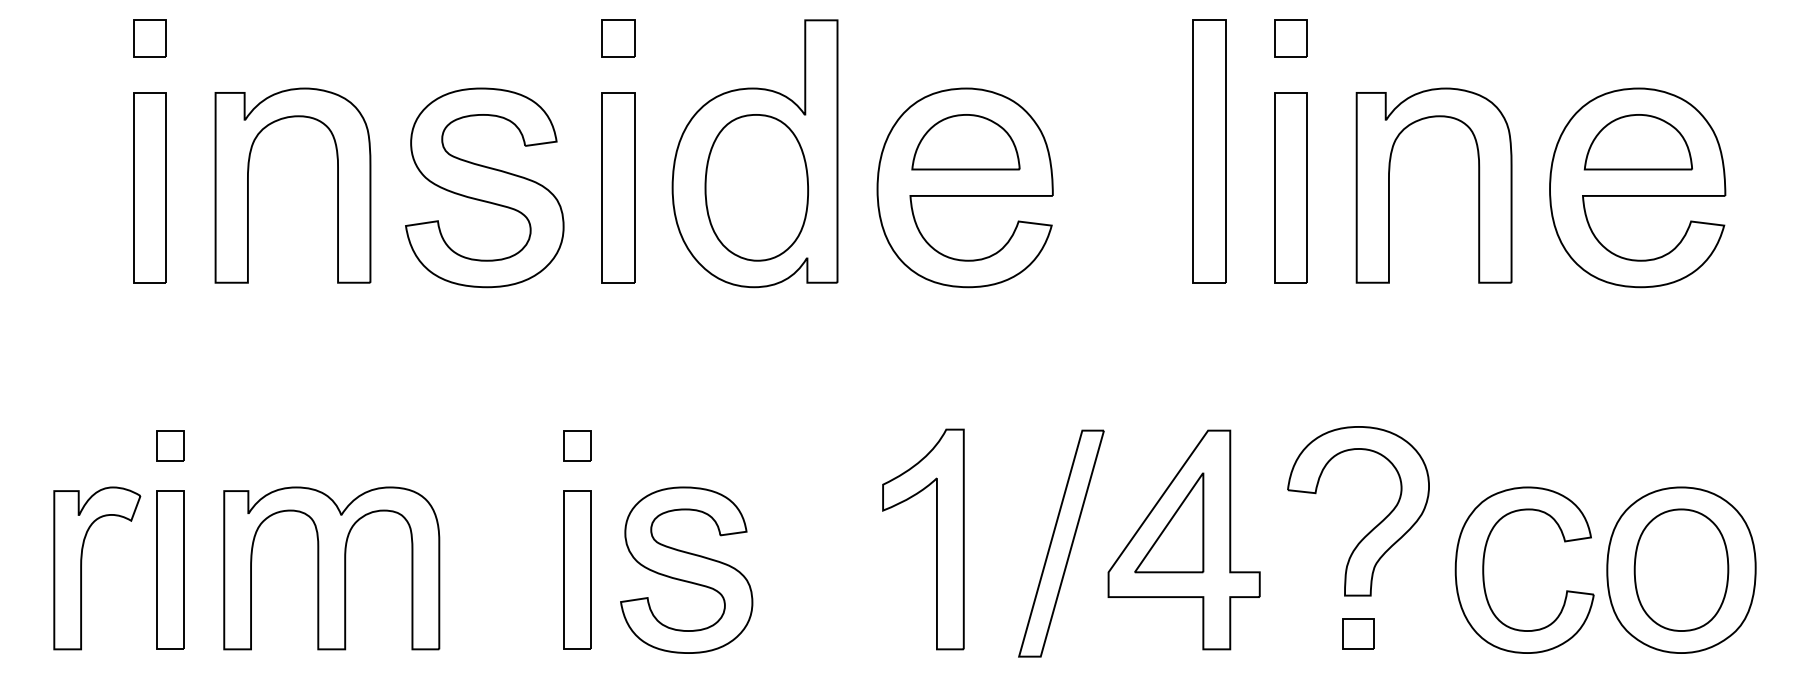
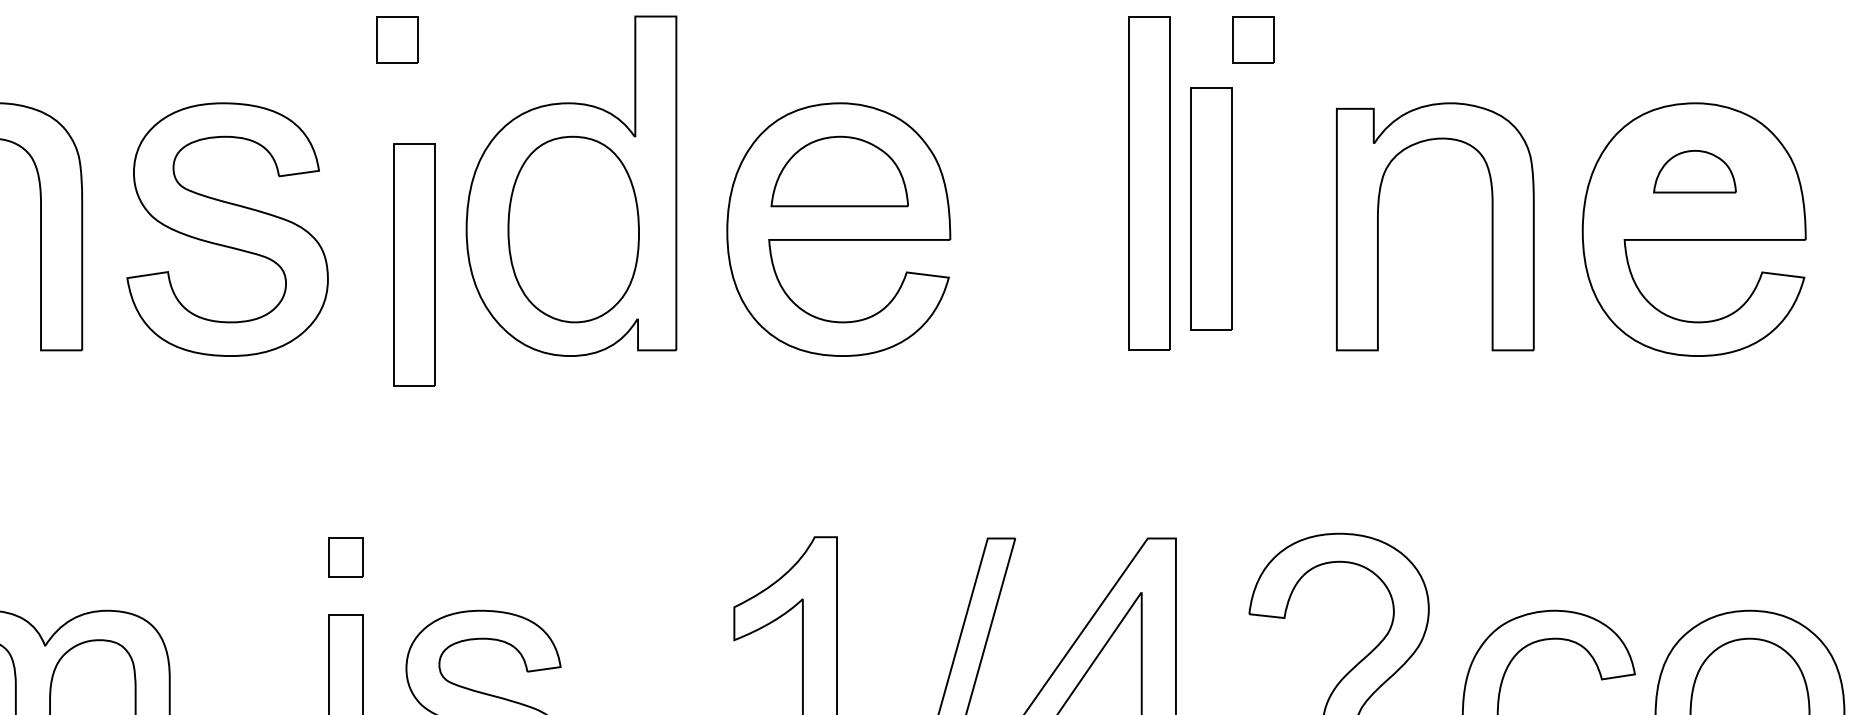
part: (1637, 142) -> (1694, 171), size x0.6
part: (618, 187) -> (414, 264), moved
part: (1290, 187) -> (1210, 208), moved

